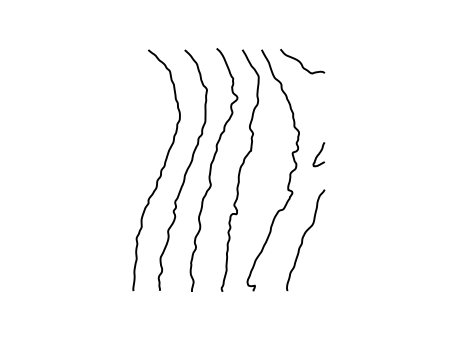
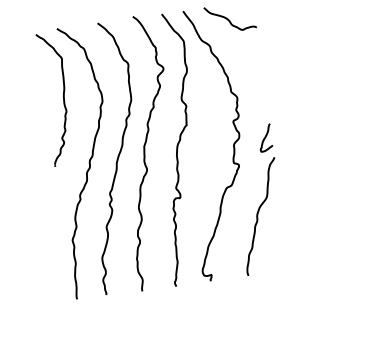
part: (145, 111) -> (63, 97), added
curve: (318, 154) -> (264, 138), moved

